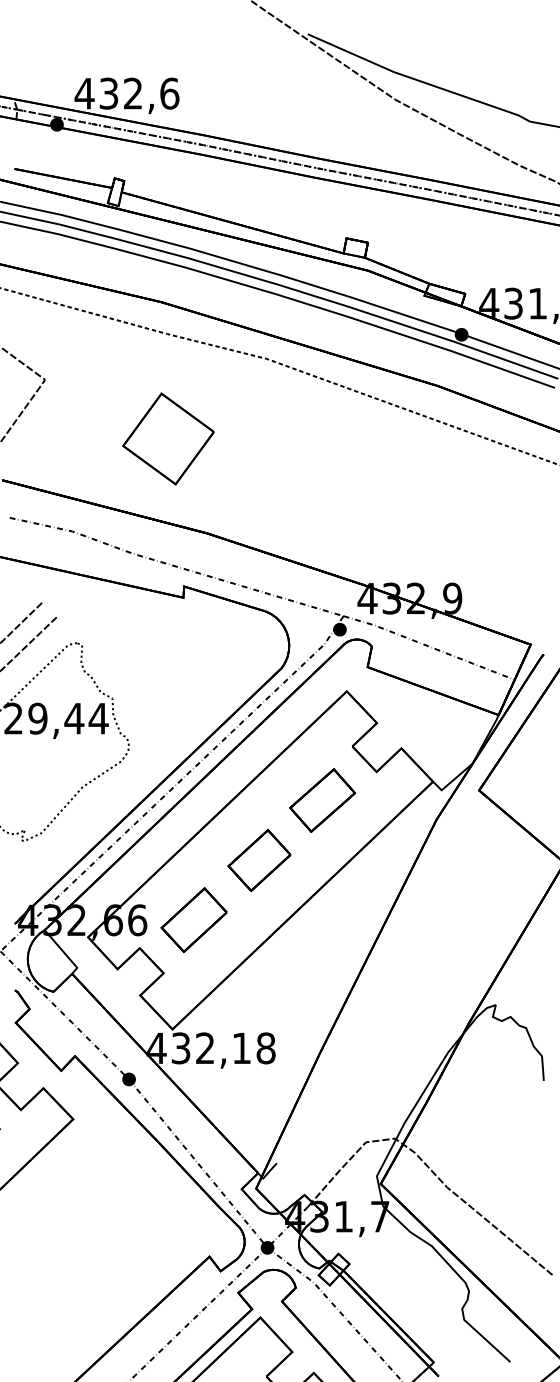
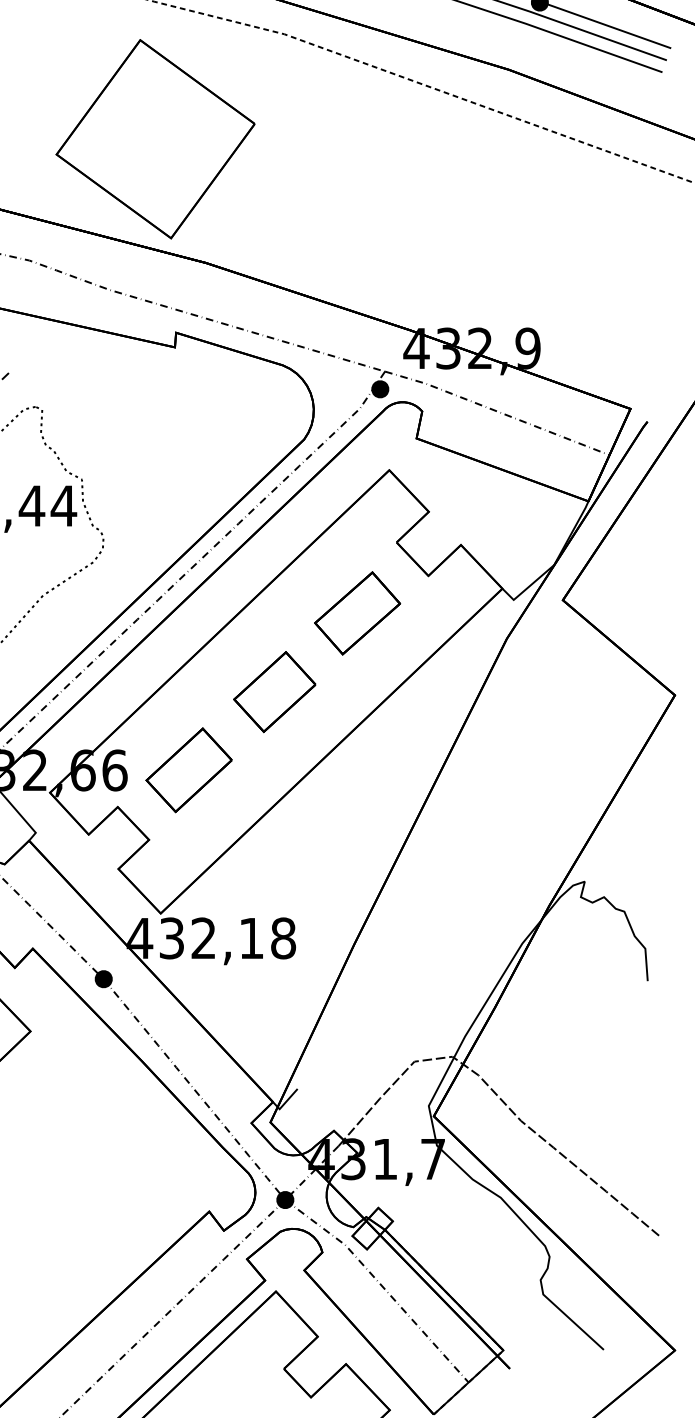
part: (168, 438) -> (155, 138), size x1.67

